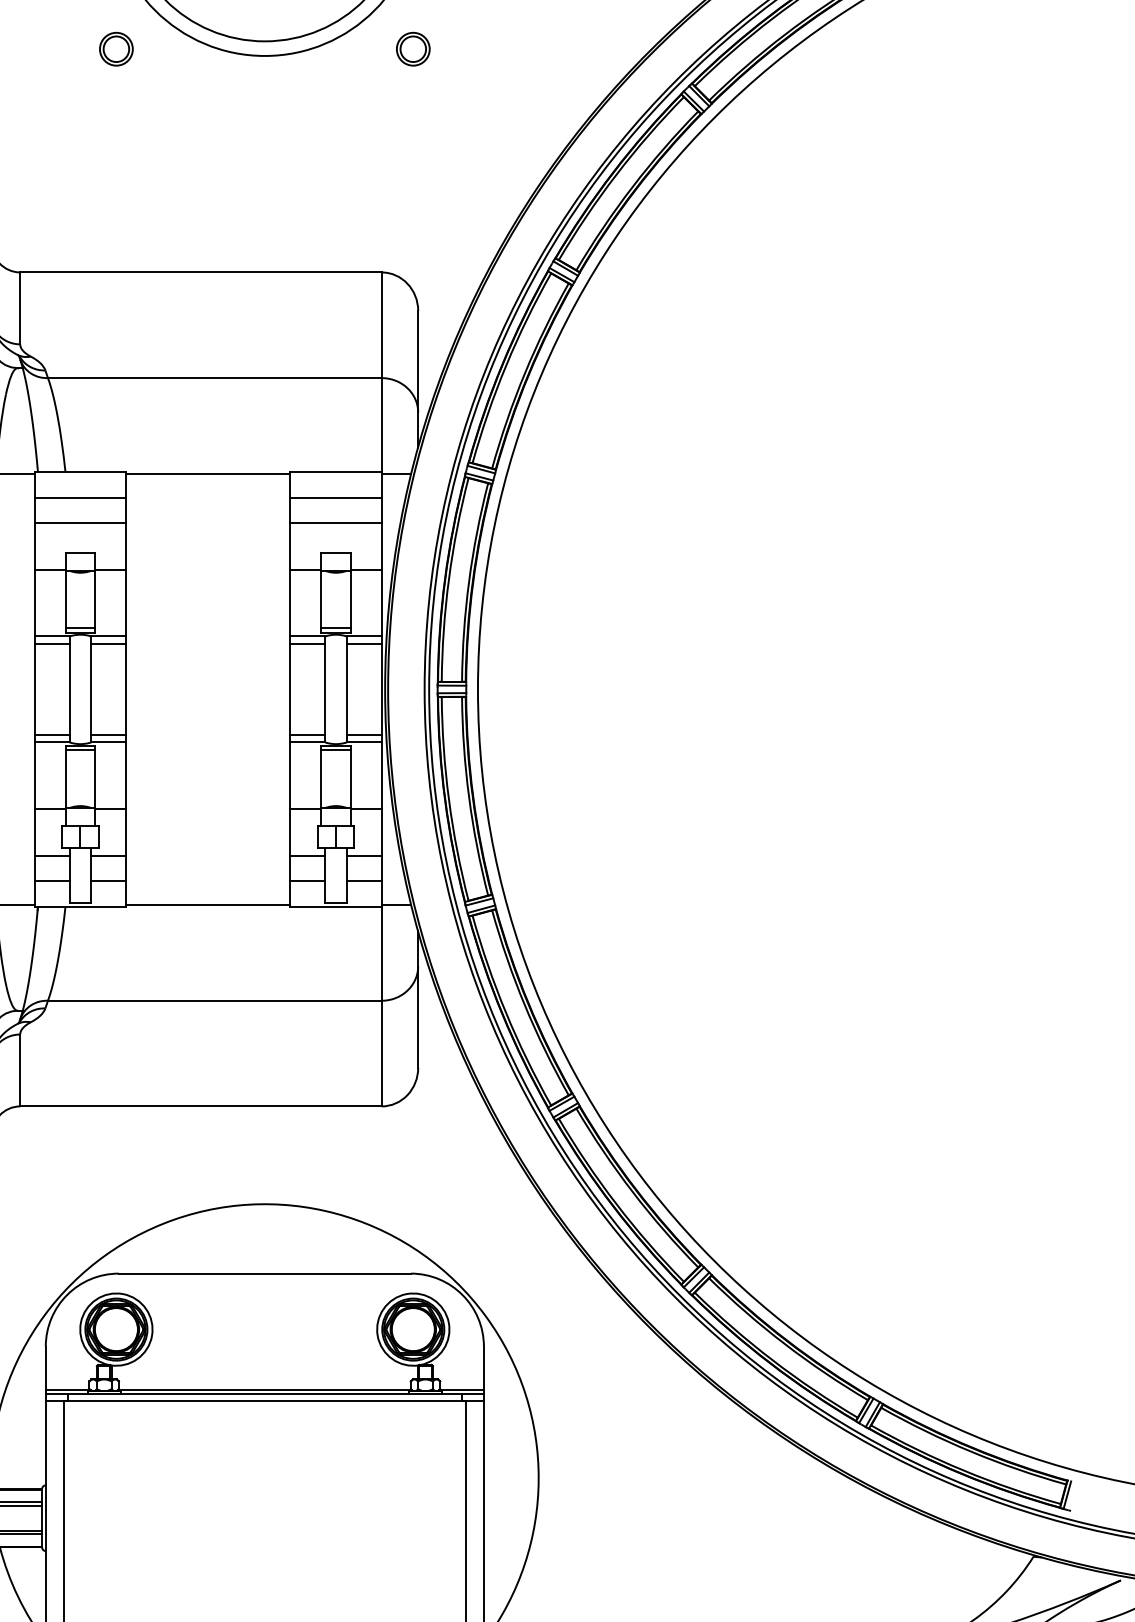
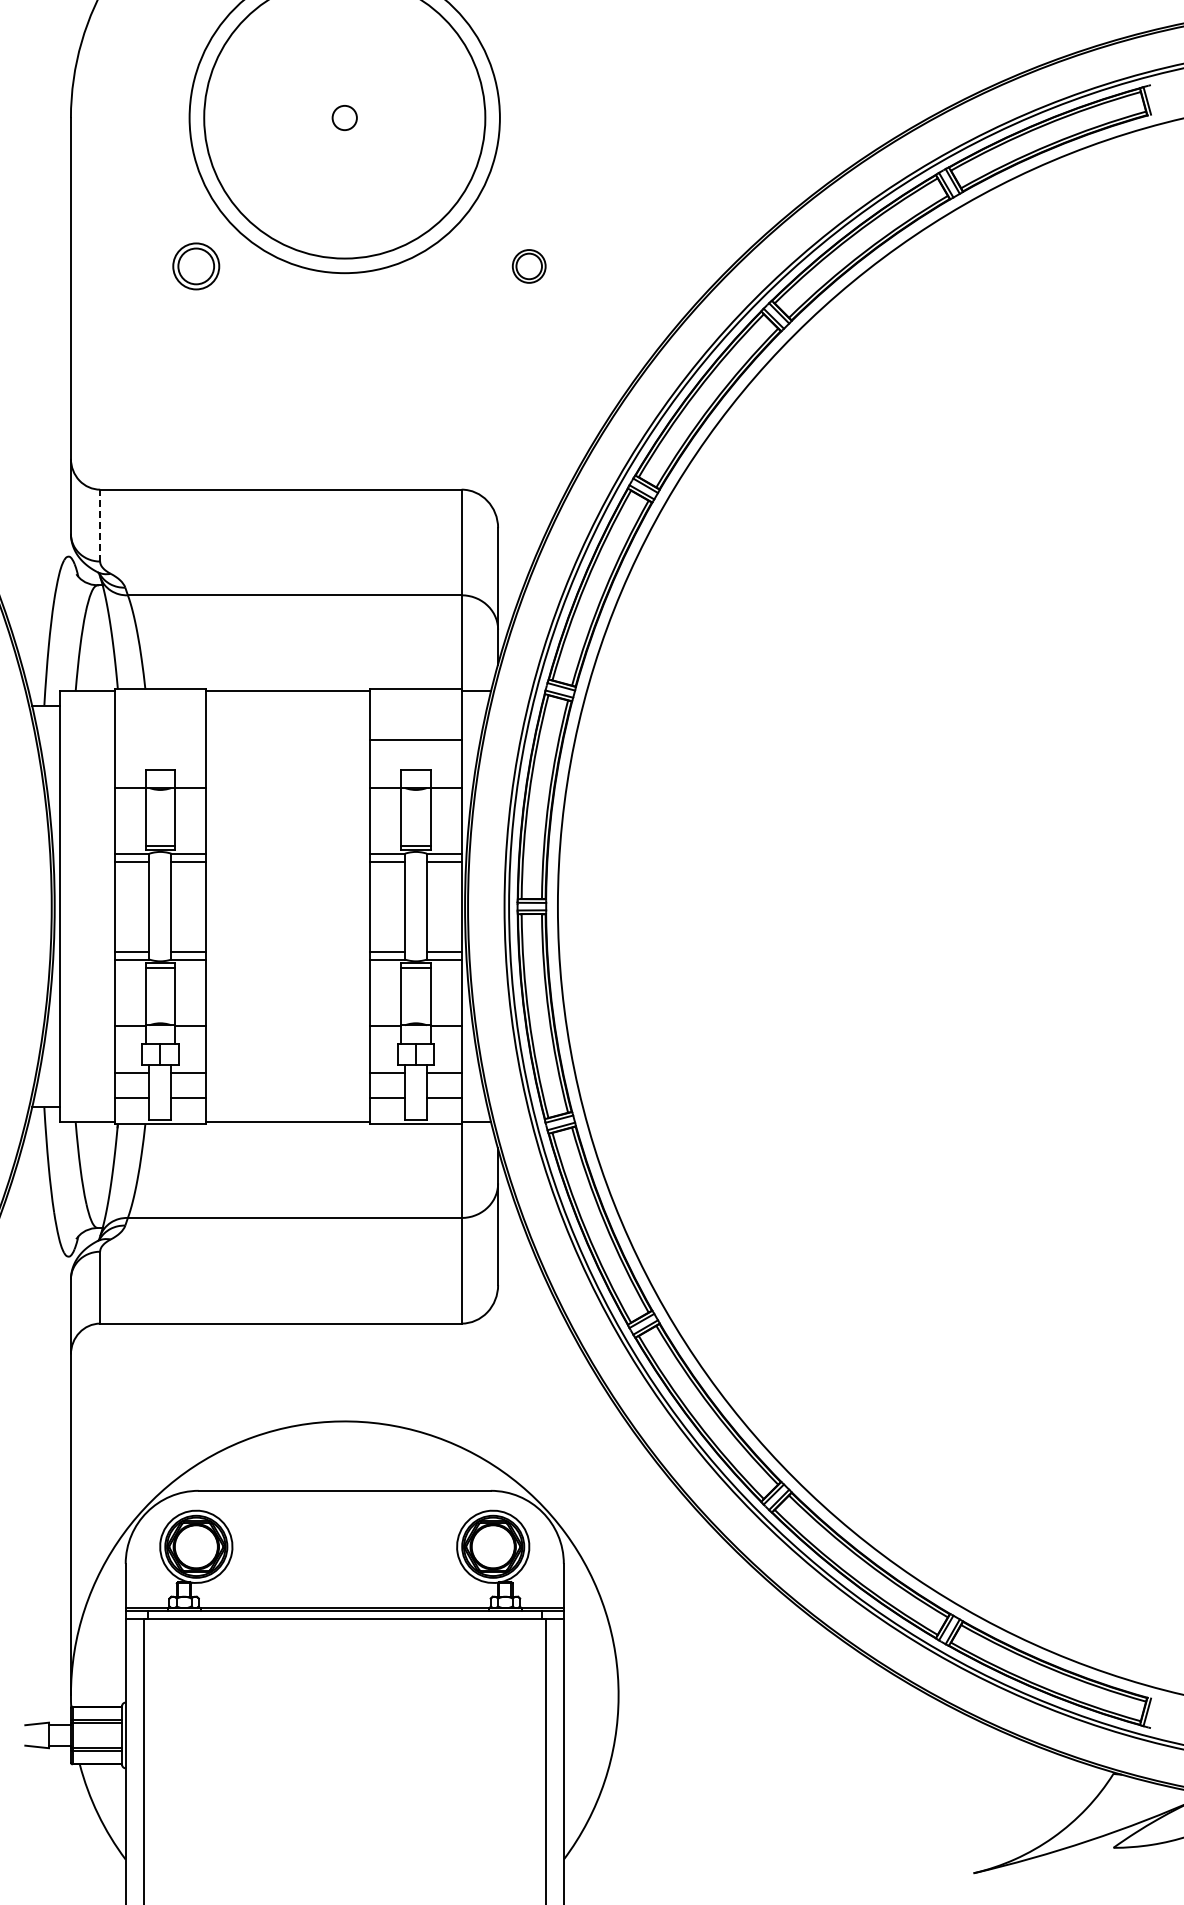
part: (116, 49) -> (196, 266), size x1.4
part: (412, 49) -> (528, 266), moved
line: (20, 308) -> (100, 525), solid -> dashed
line: (80, 498) -> (160, 715), removed
line: (335, 498) -> (415, 715), removed
line: (80, 523) -> (160, 740), removed

